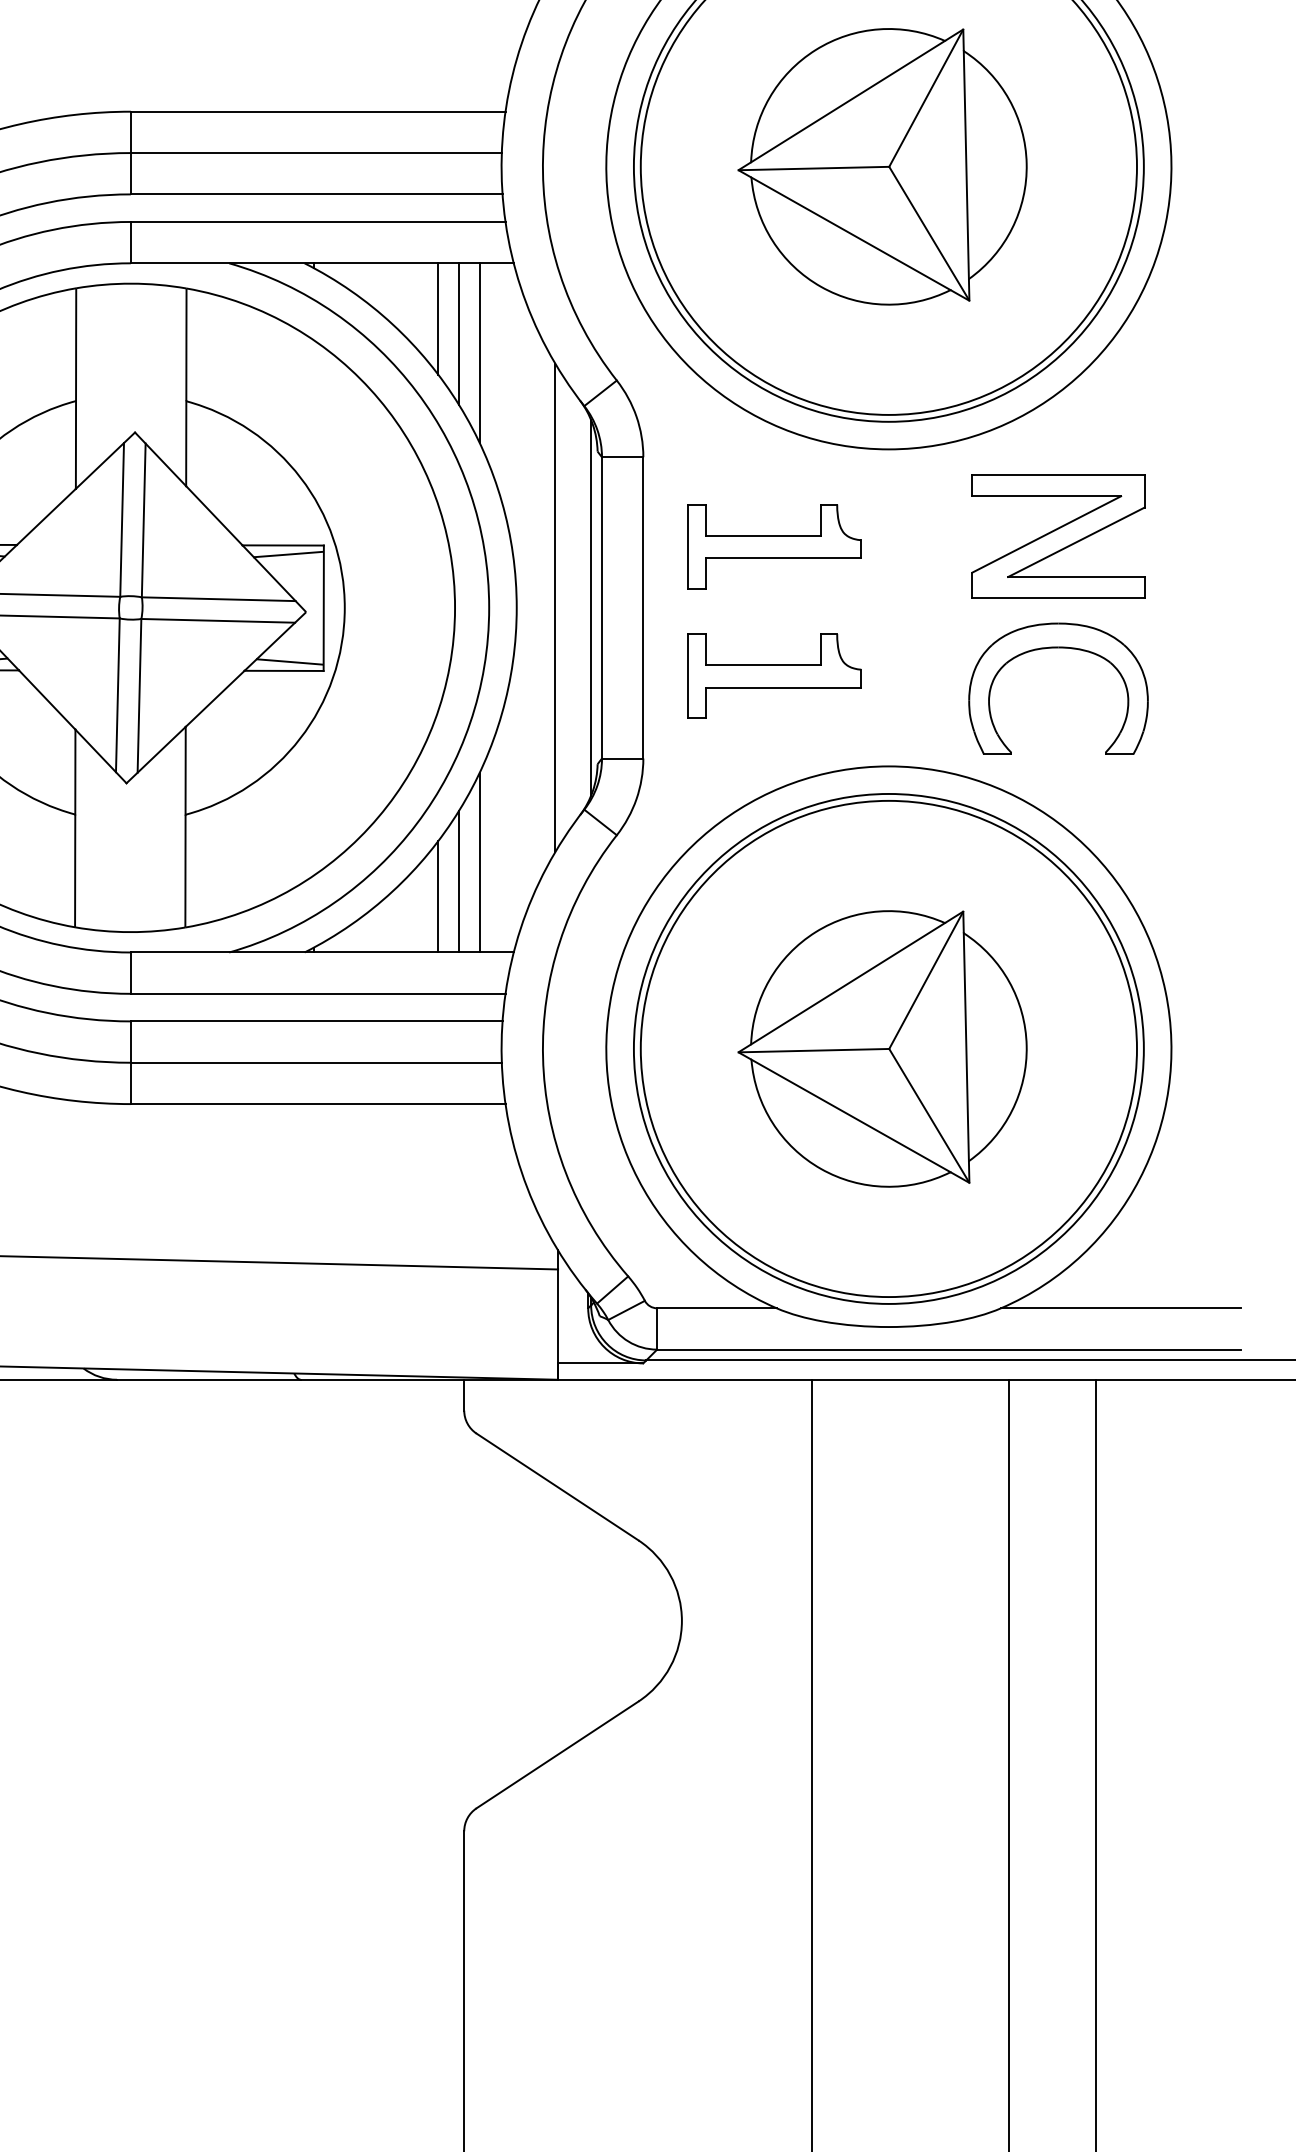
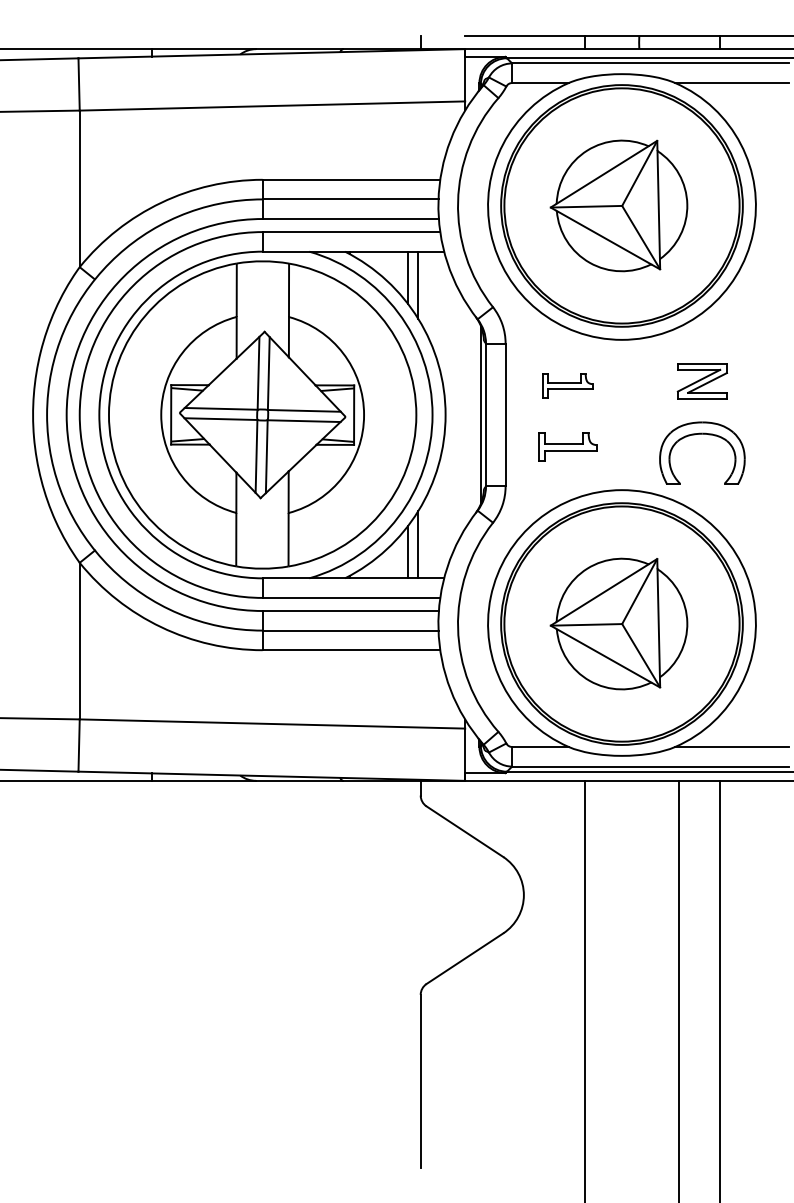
line: (478, 351) -> (427, 293), removed
part: (1058, 537) -> (702, 381), size x0.6
part: (773, 545) -> (567, 385), size x0.6
line: (554, 606) -> (463, 414), removed
part: (773, 674) -> (567, 446), size x0.7
line: (478, 862) -> (427, 535), removed

